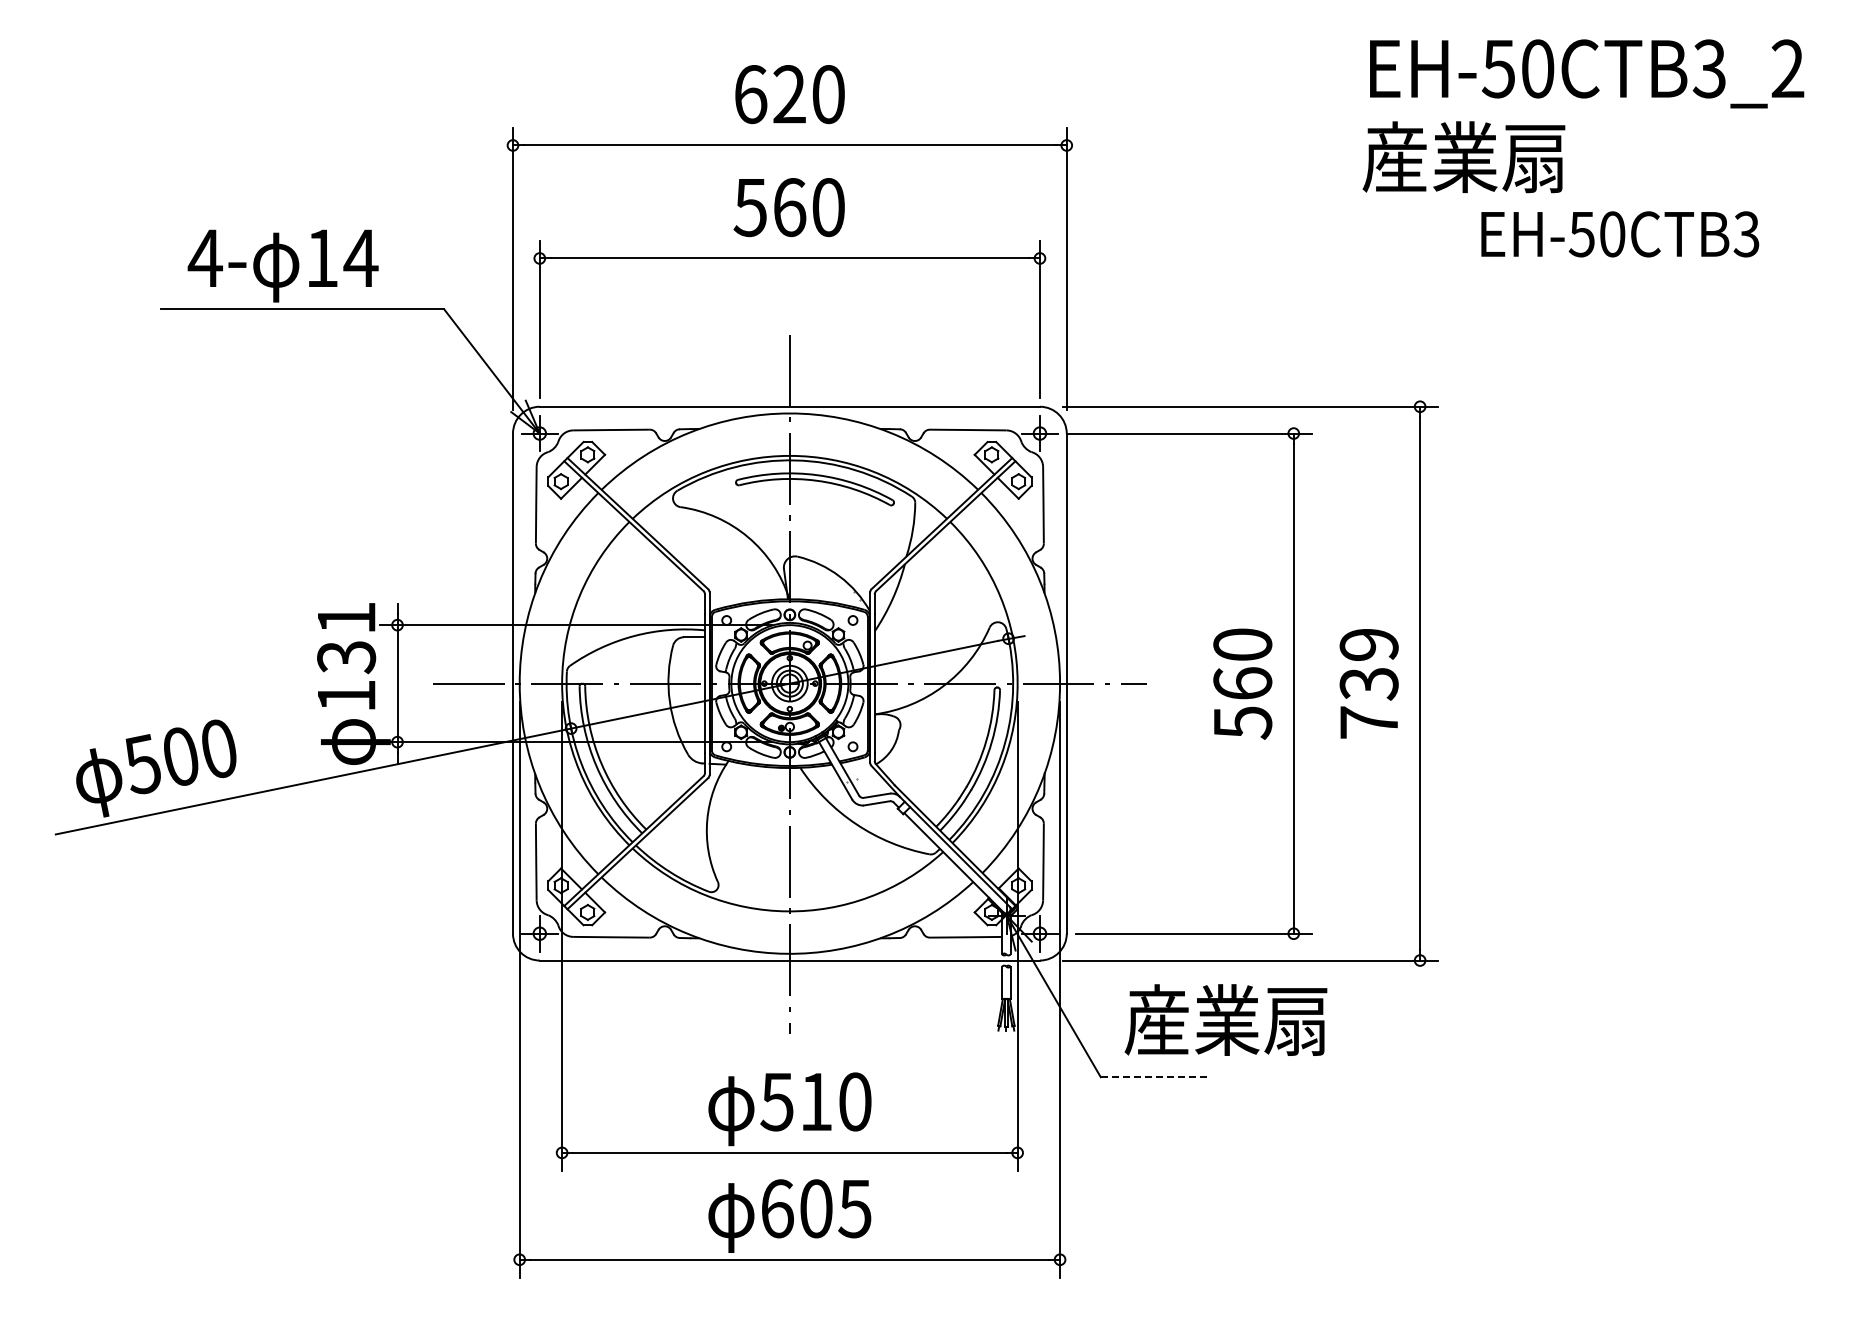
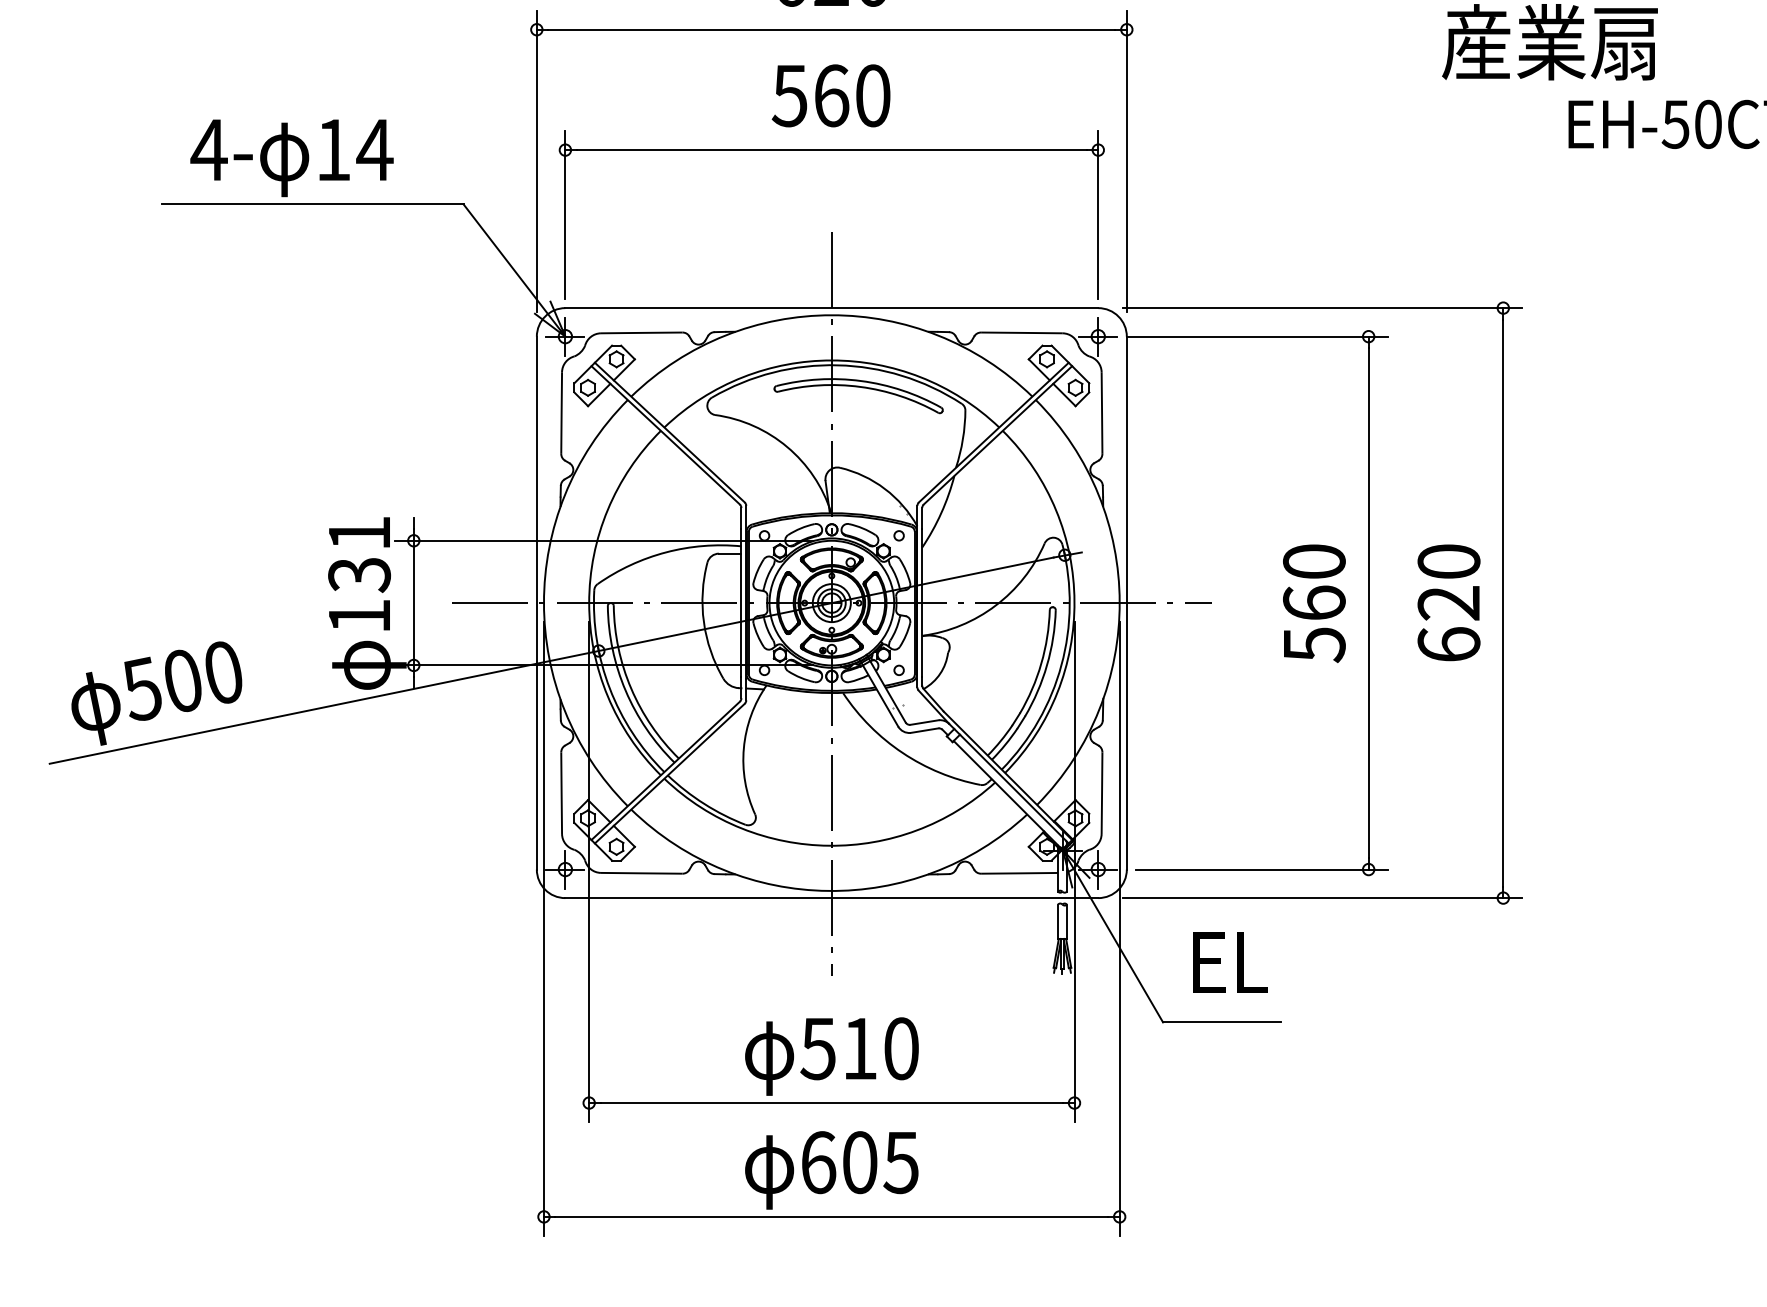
text: (1368, 683) -> (1448, 602), 739 -> 620
text: (1225, 1019) -> (1295, 960), 産業扇 -> EL
line: (1156, 1077) -> (1222, 1022), dashed -> solid

